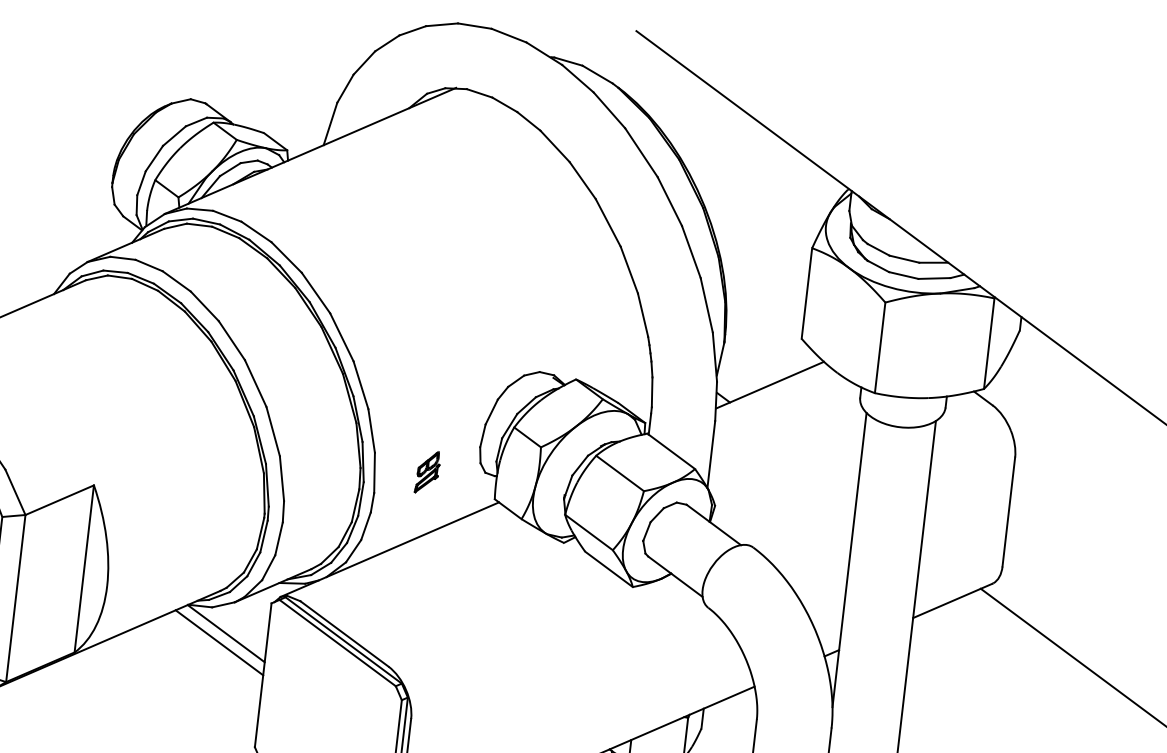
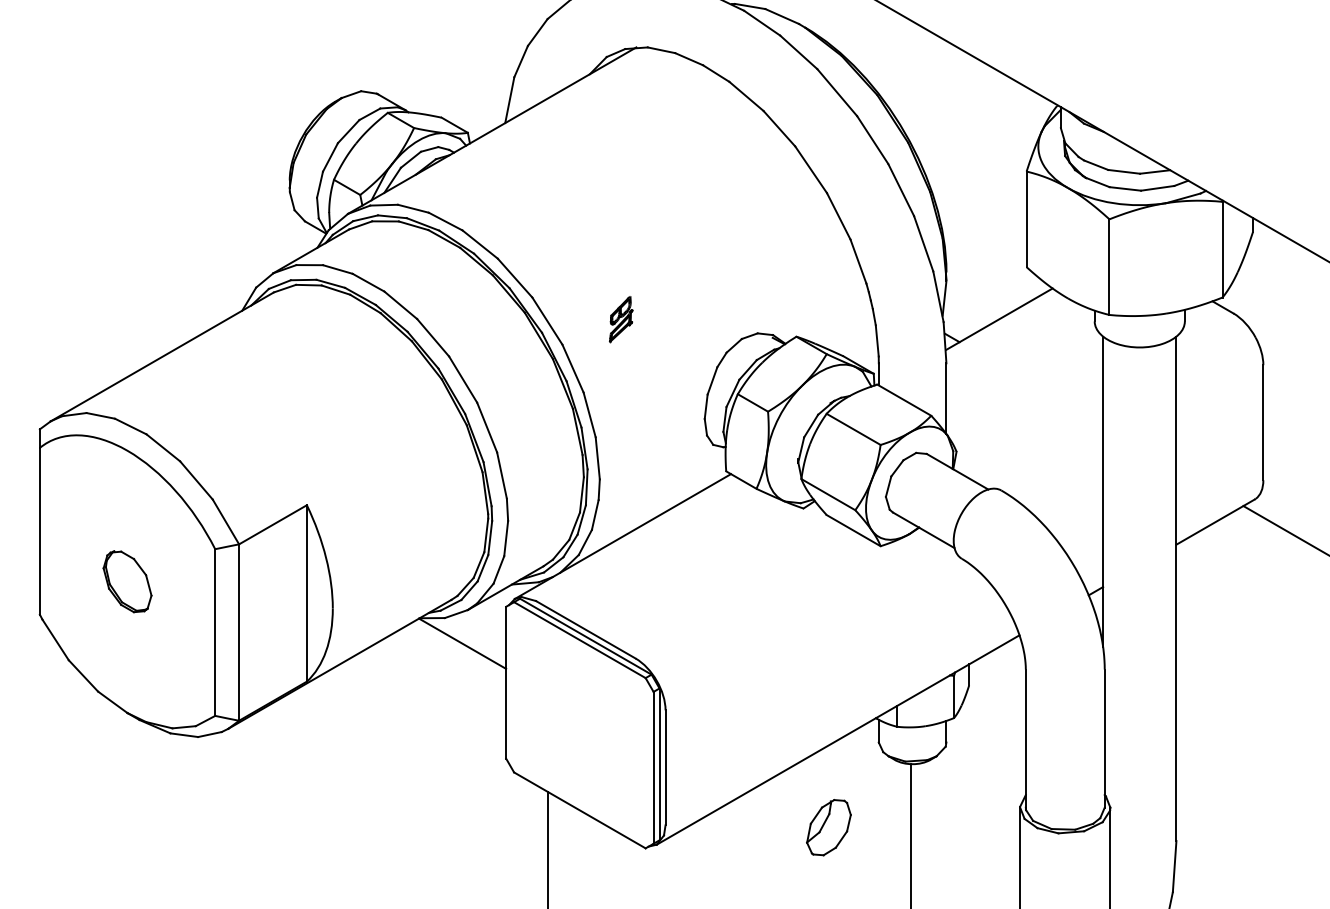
part: (428, 472) -> (621, 319), moved
line: (219, 642) -> (456, 653), removed

